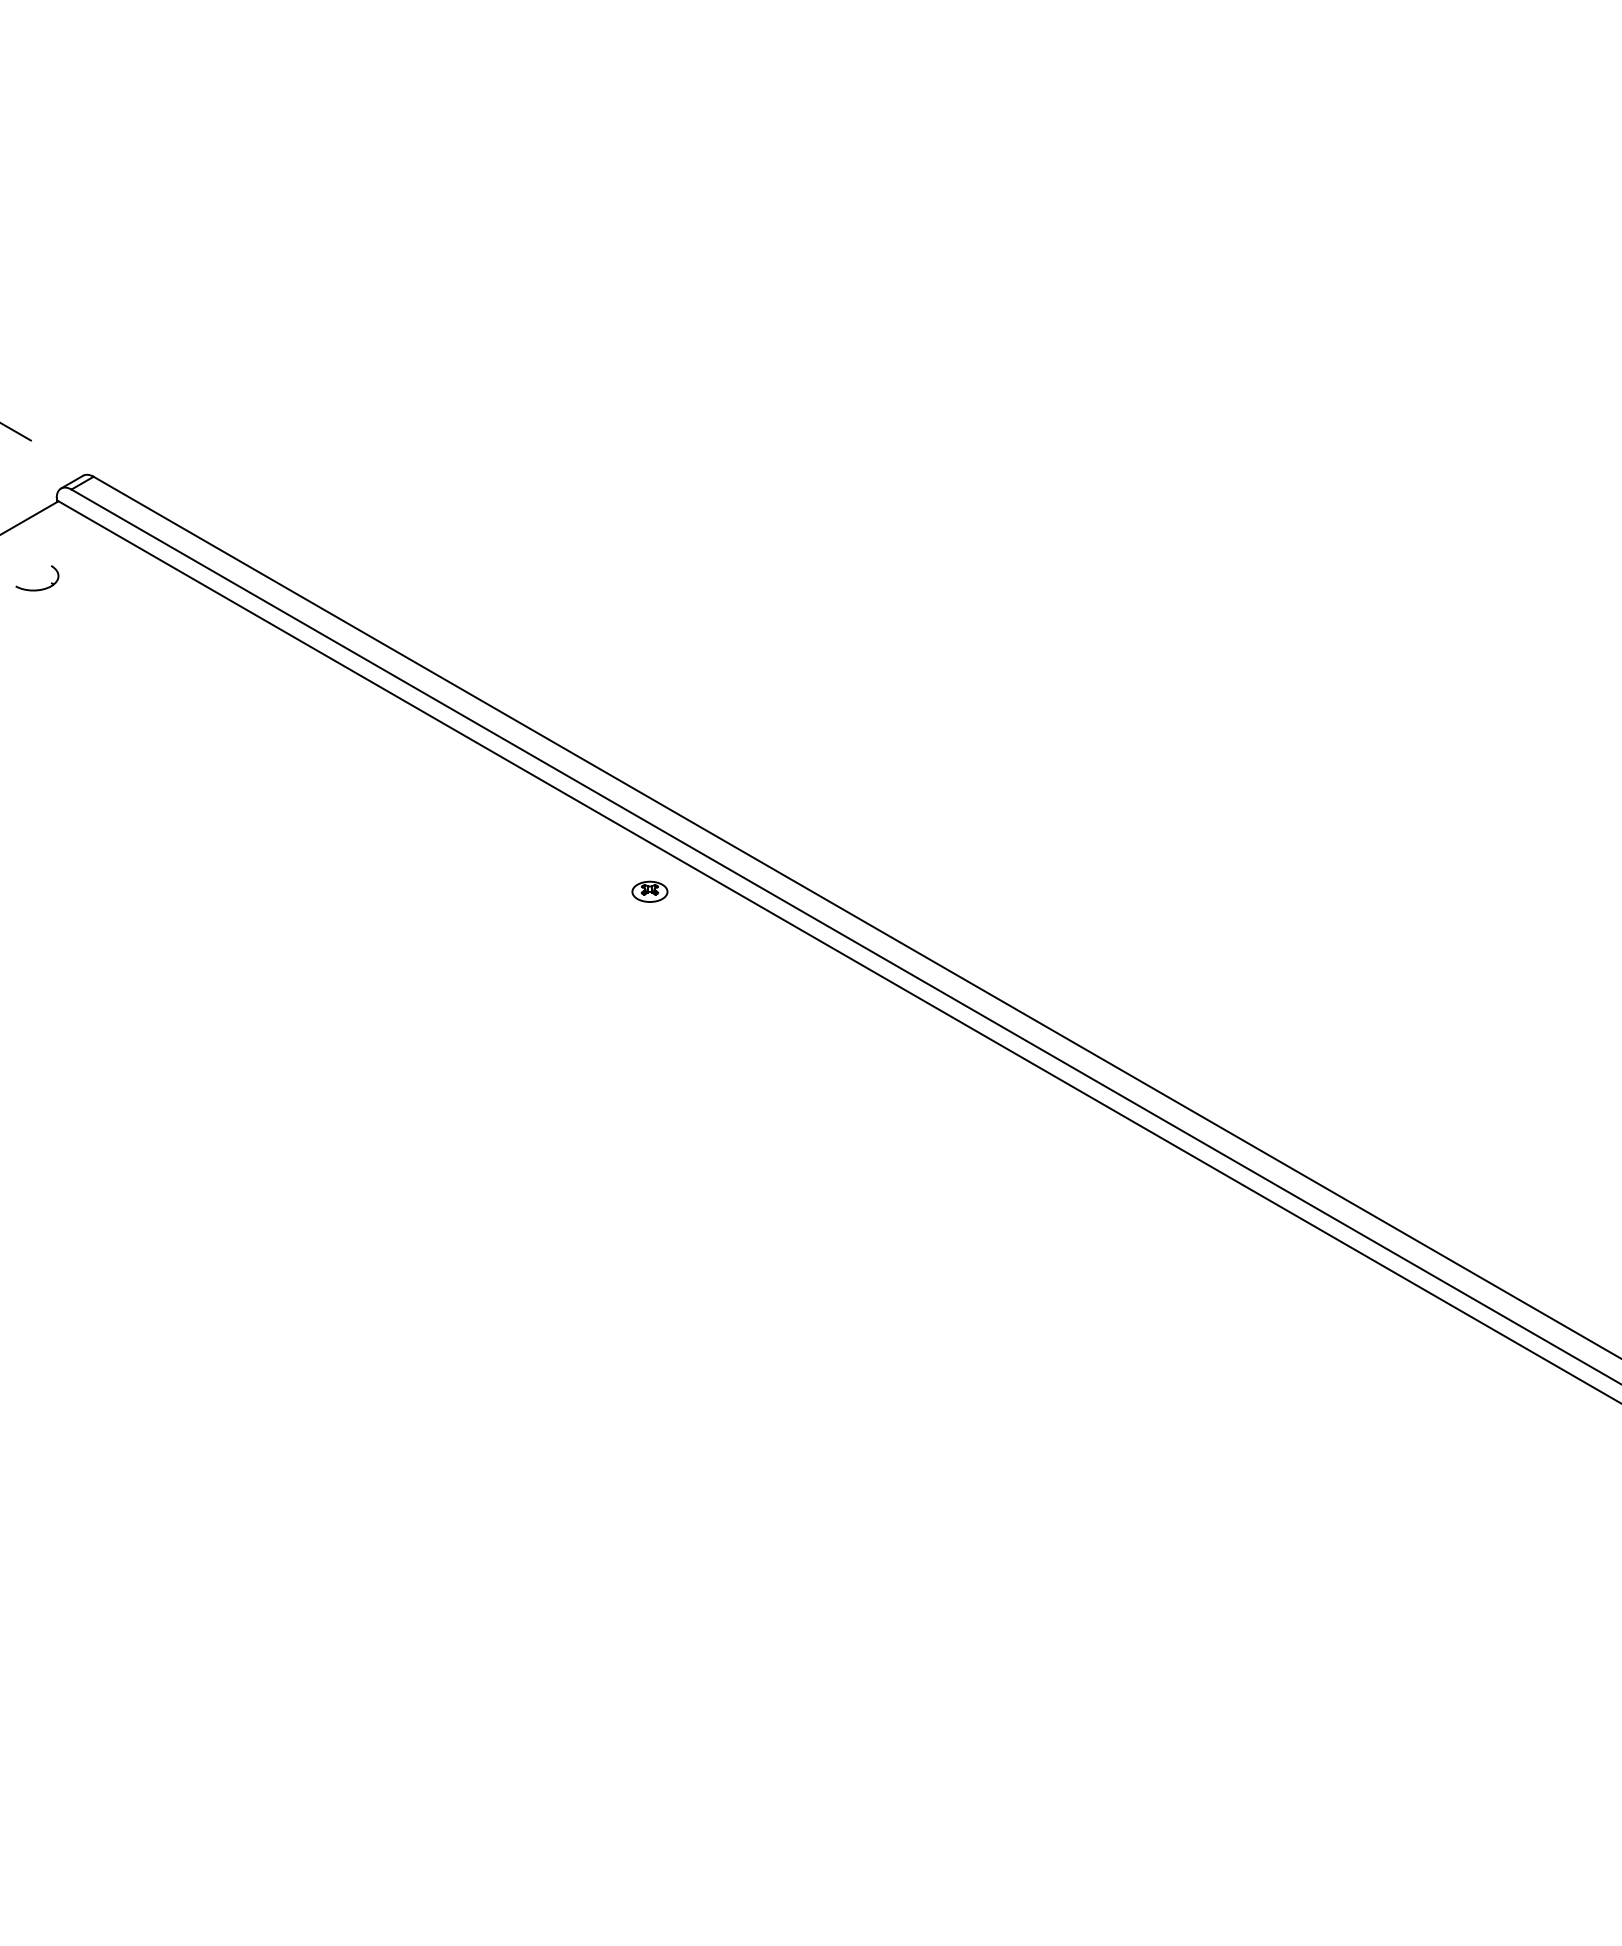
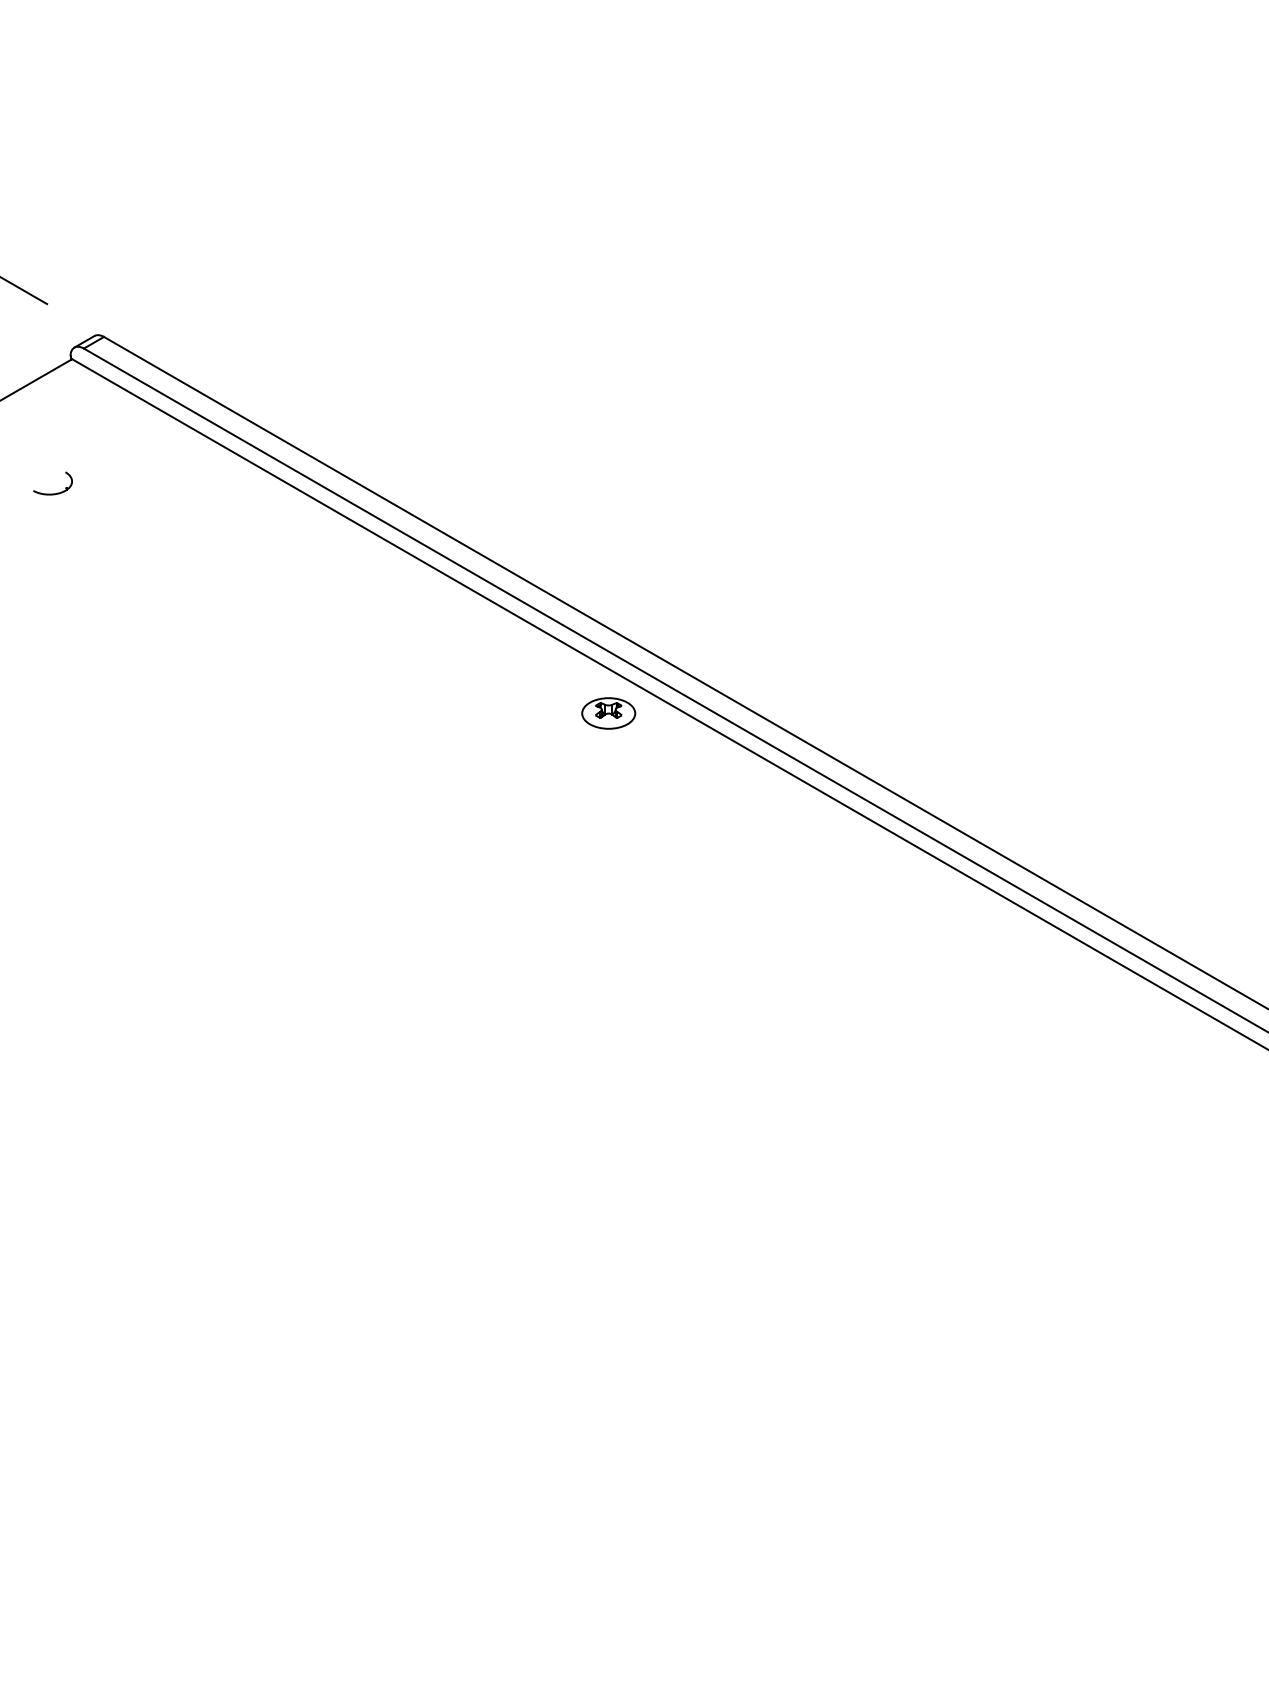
part: (41, 588) -> (56, 492), moved
part: (649, 891) -> (608, 713), size x1.67

